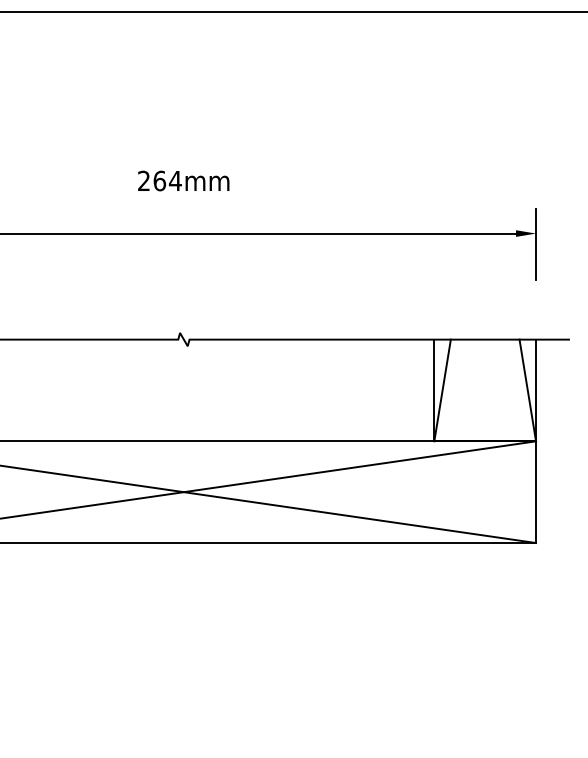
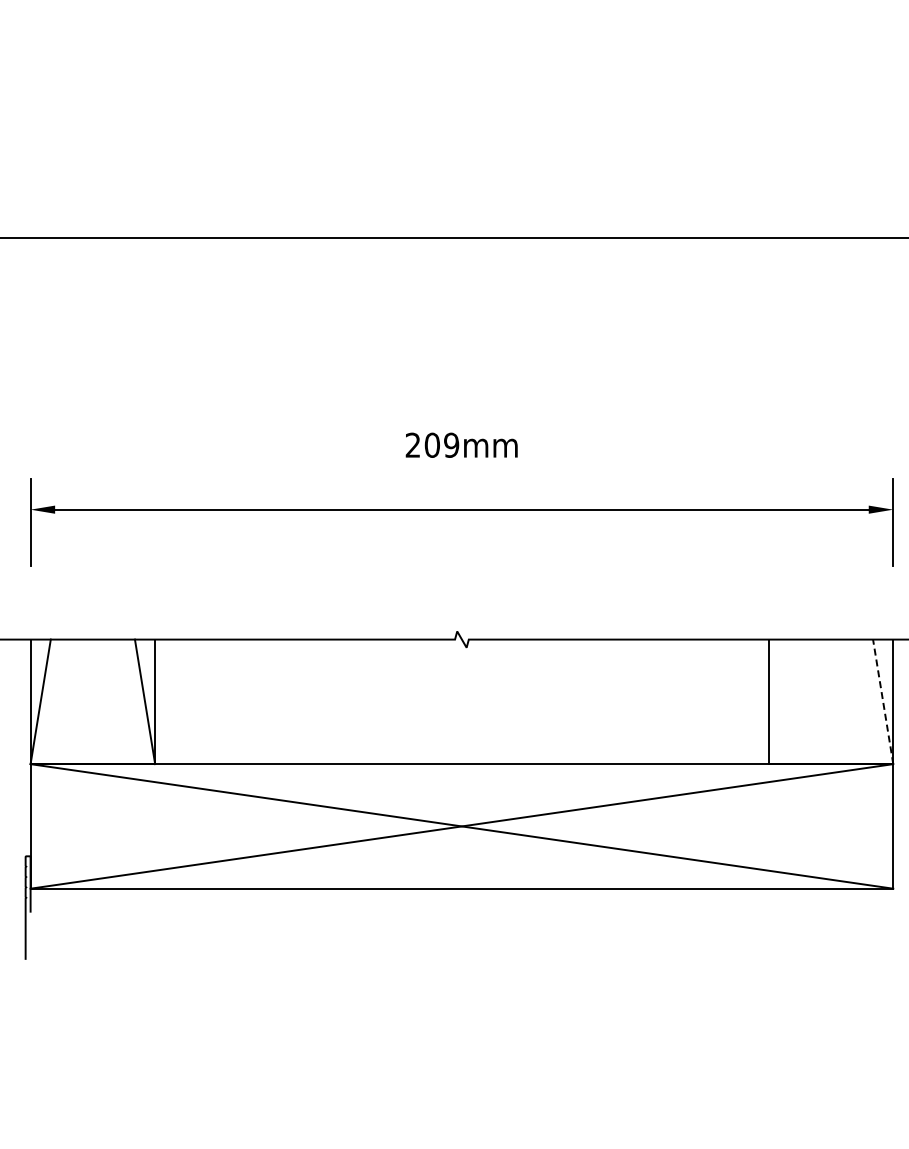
text: (167, 180) -> (441, 444), 264mm -> 209mm
line: (442, 390) -> (778, 701), removed
line: (528, 390) -> (883, 701), solid -> dashed

